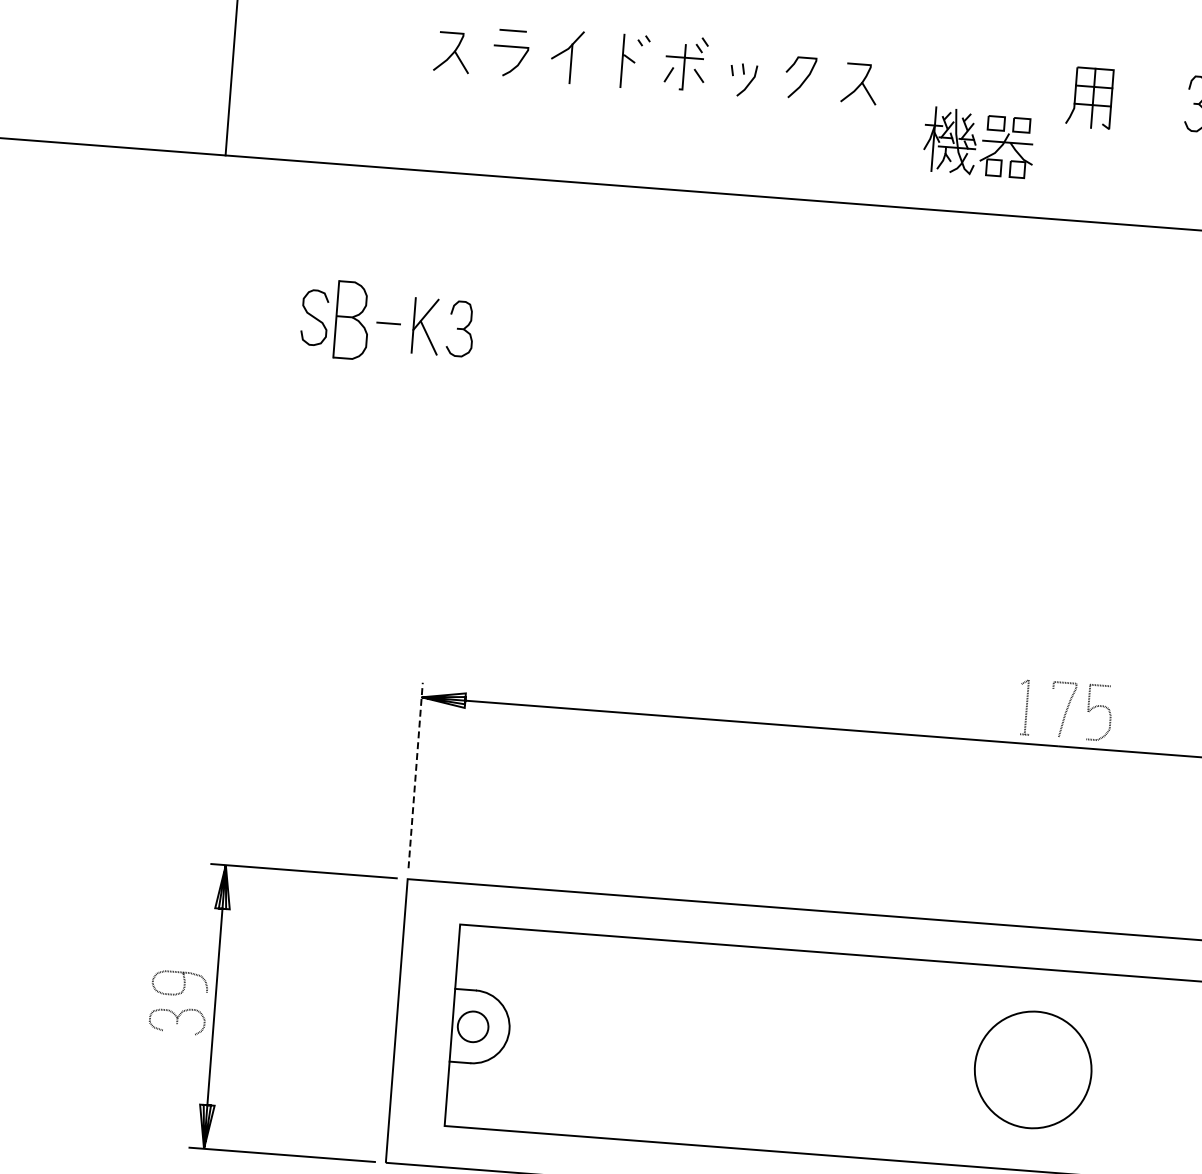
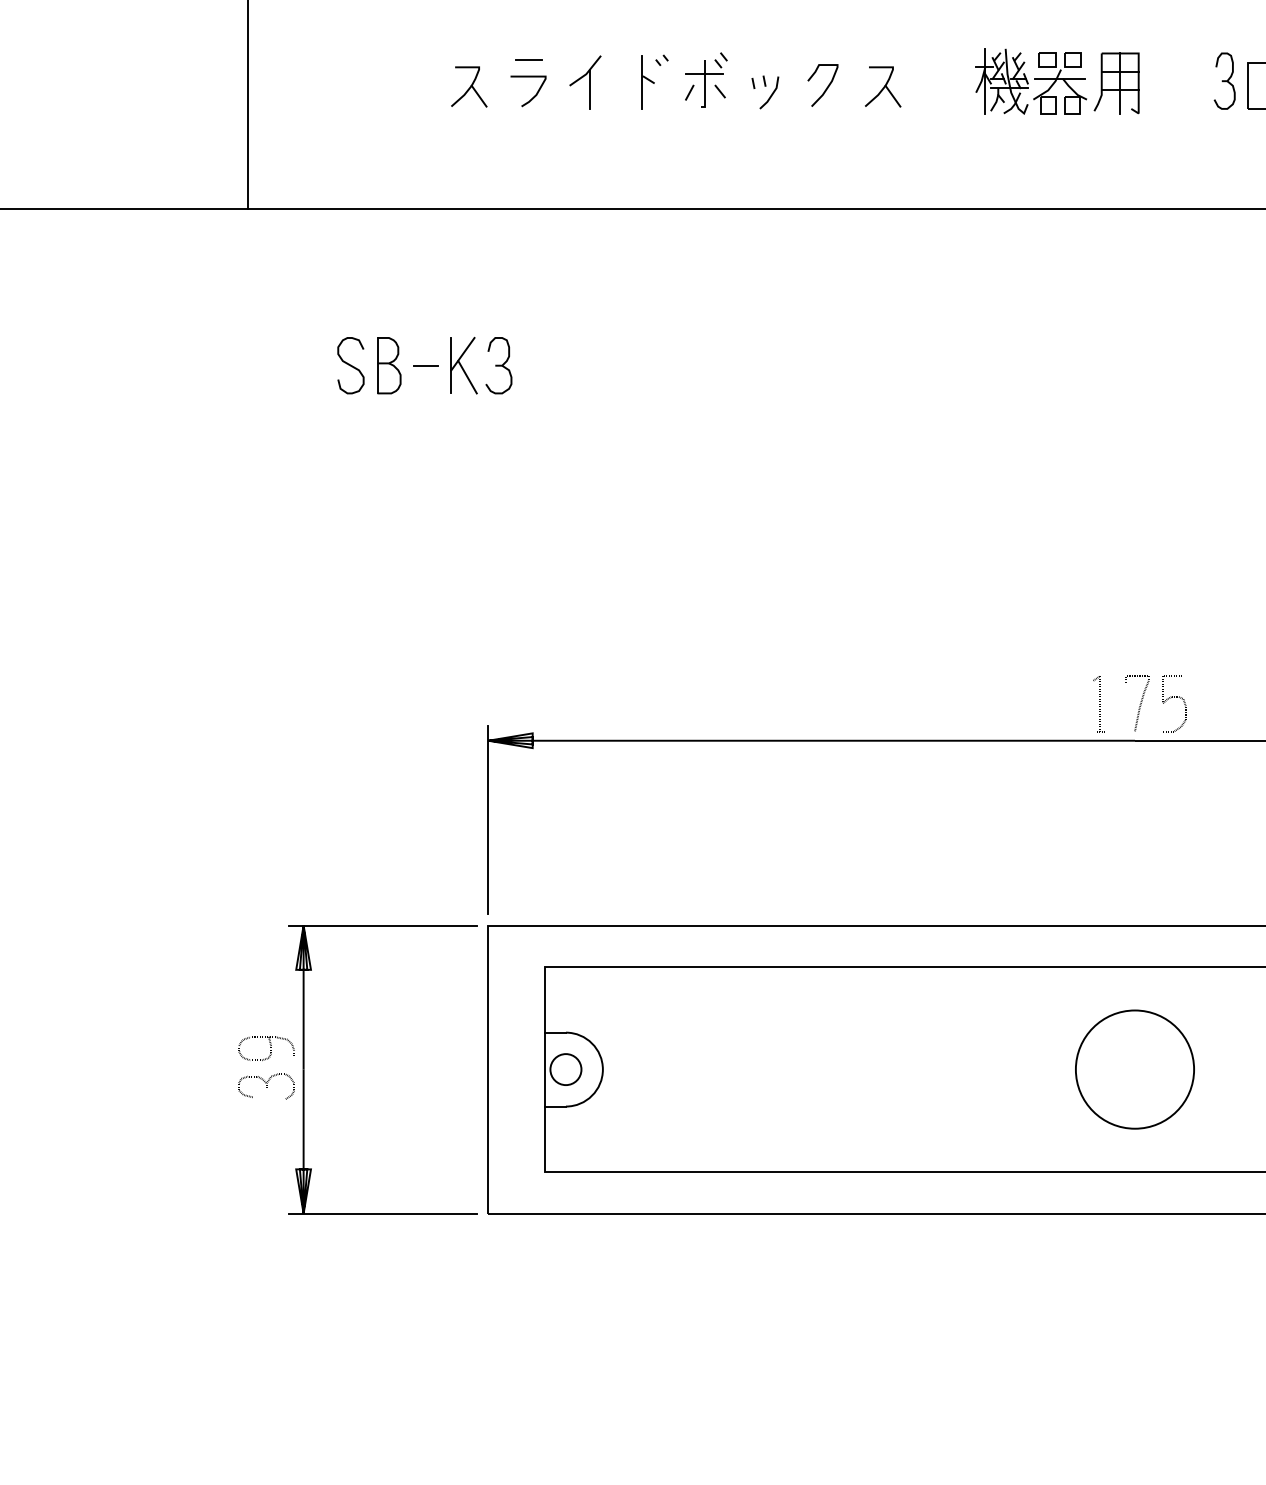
part: (978, 142) -> (1030, 81), moved
part: (352, 320) -> (389, 365), size x0.71
line: (415, 774) -> (488, 819), dashed -> solid

